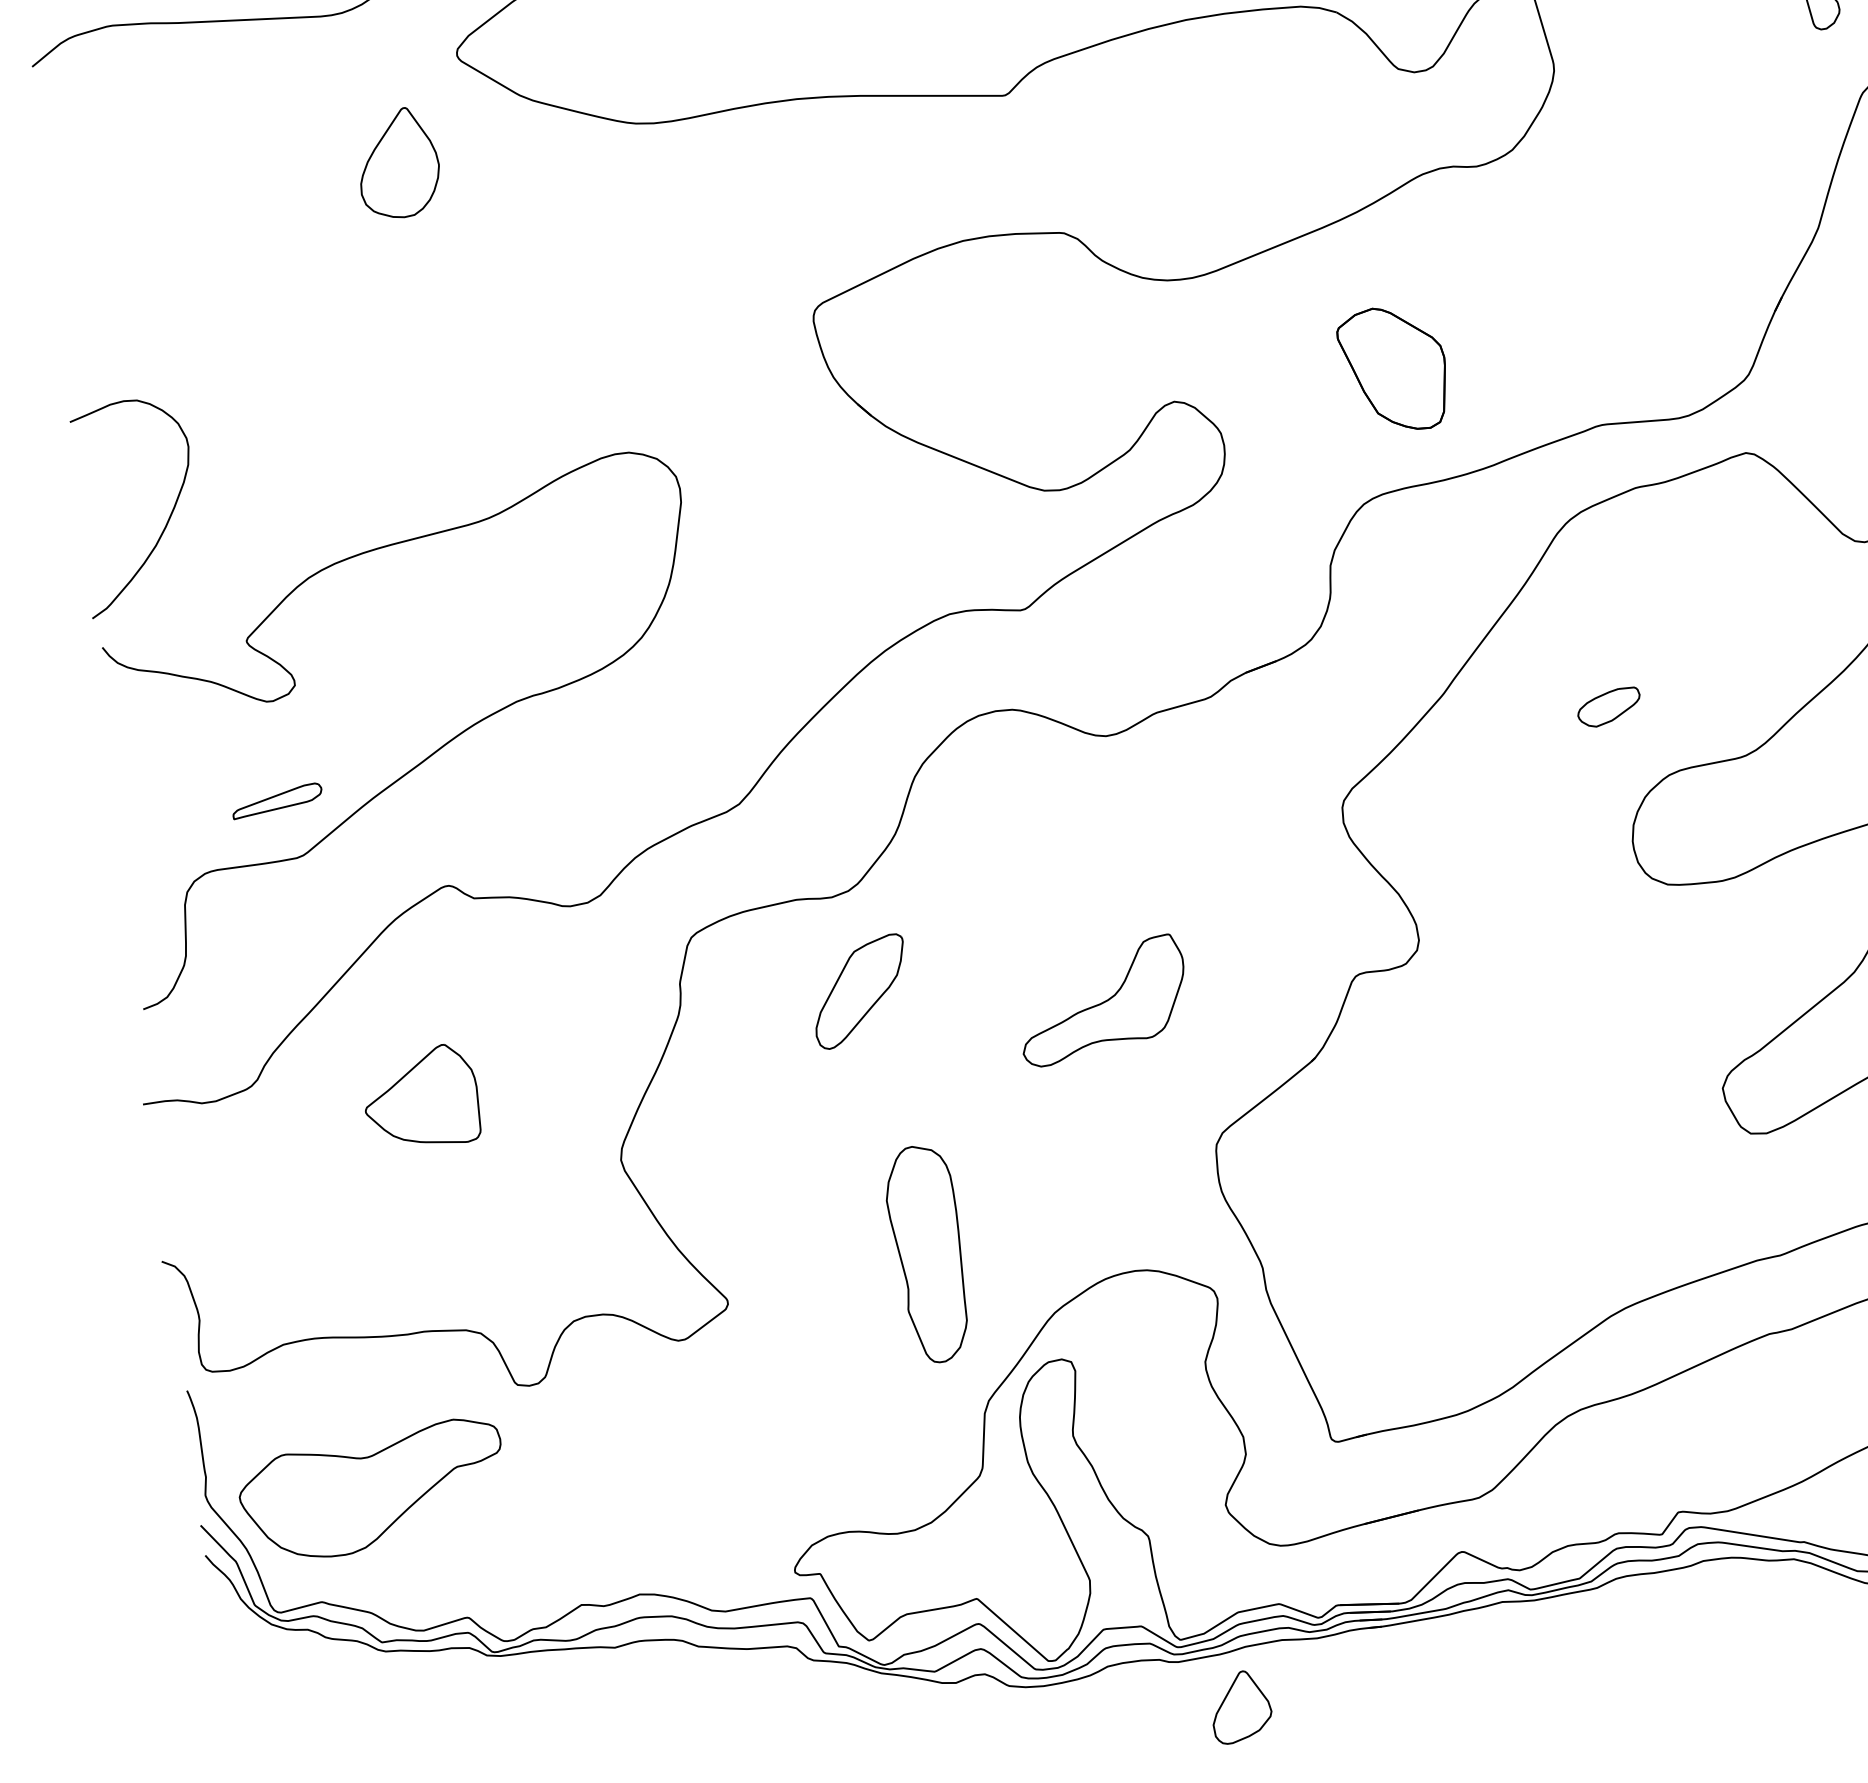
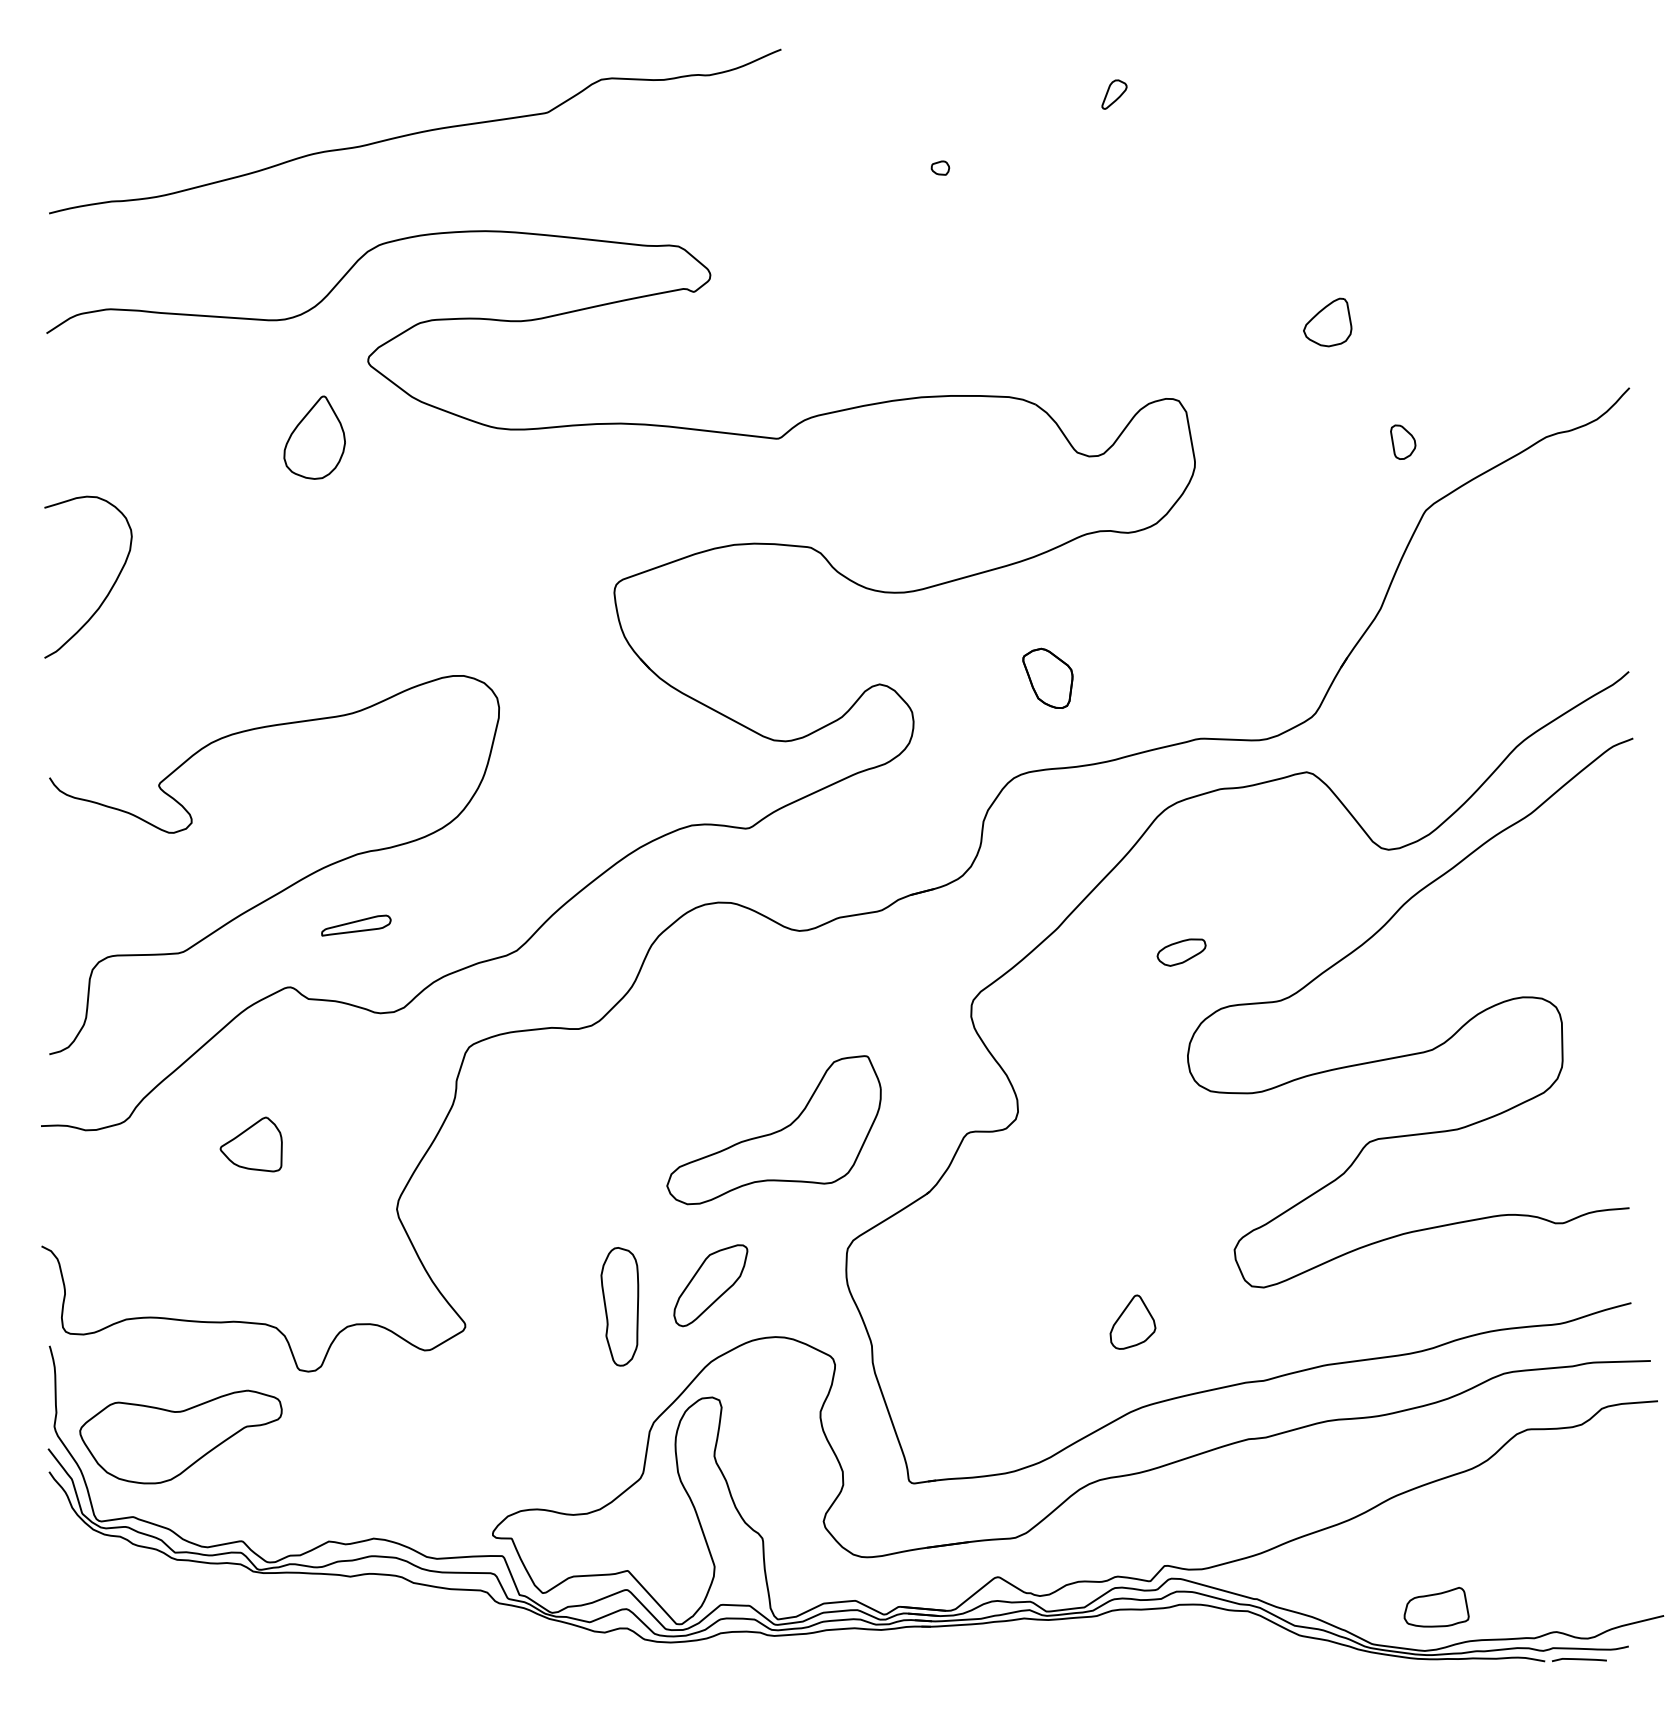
part: (1392, 367) -> (1047, 677), size x0.62
curve: (166, 522) -> (108, 591), moved
part: (277, 800) -> (356, 925), moved
part: (859, 991) -> (710, 1285), moved
part: (1101, 1001) -> (773, 1130), size x1.67
part: (419, 1097) -> (250, 1144), size x0.71
part: (926, 1254) -> (619, 1306), size x0.71
part: (1240, 1706) -> (1132, 1321), moved

